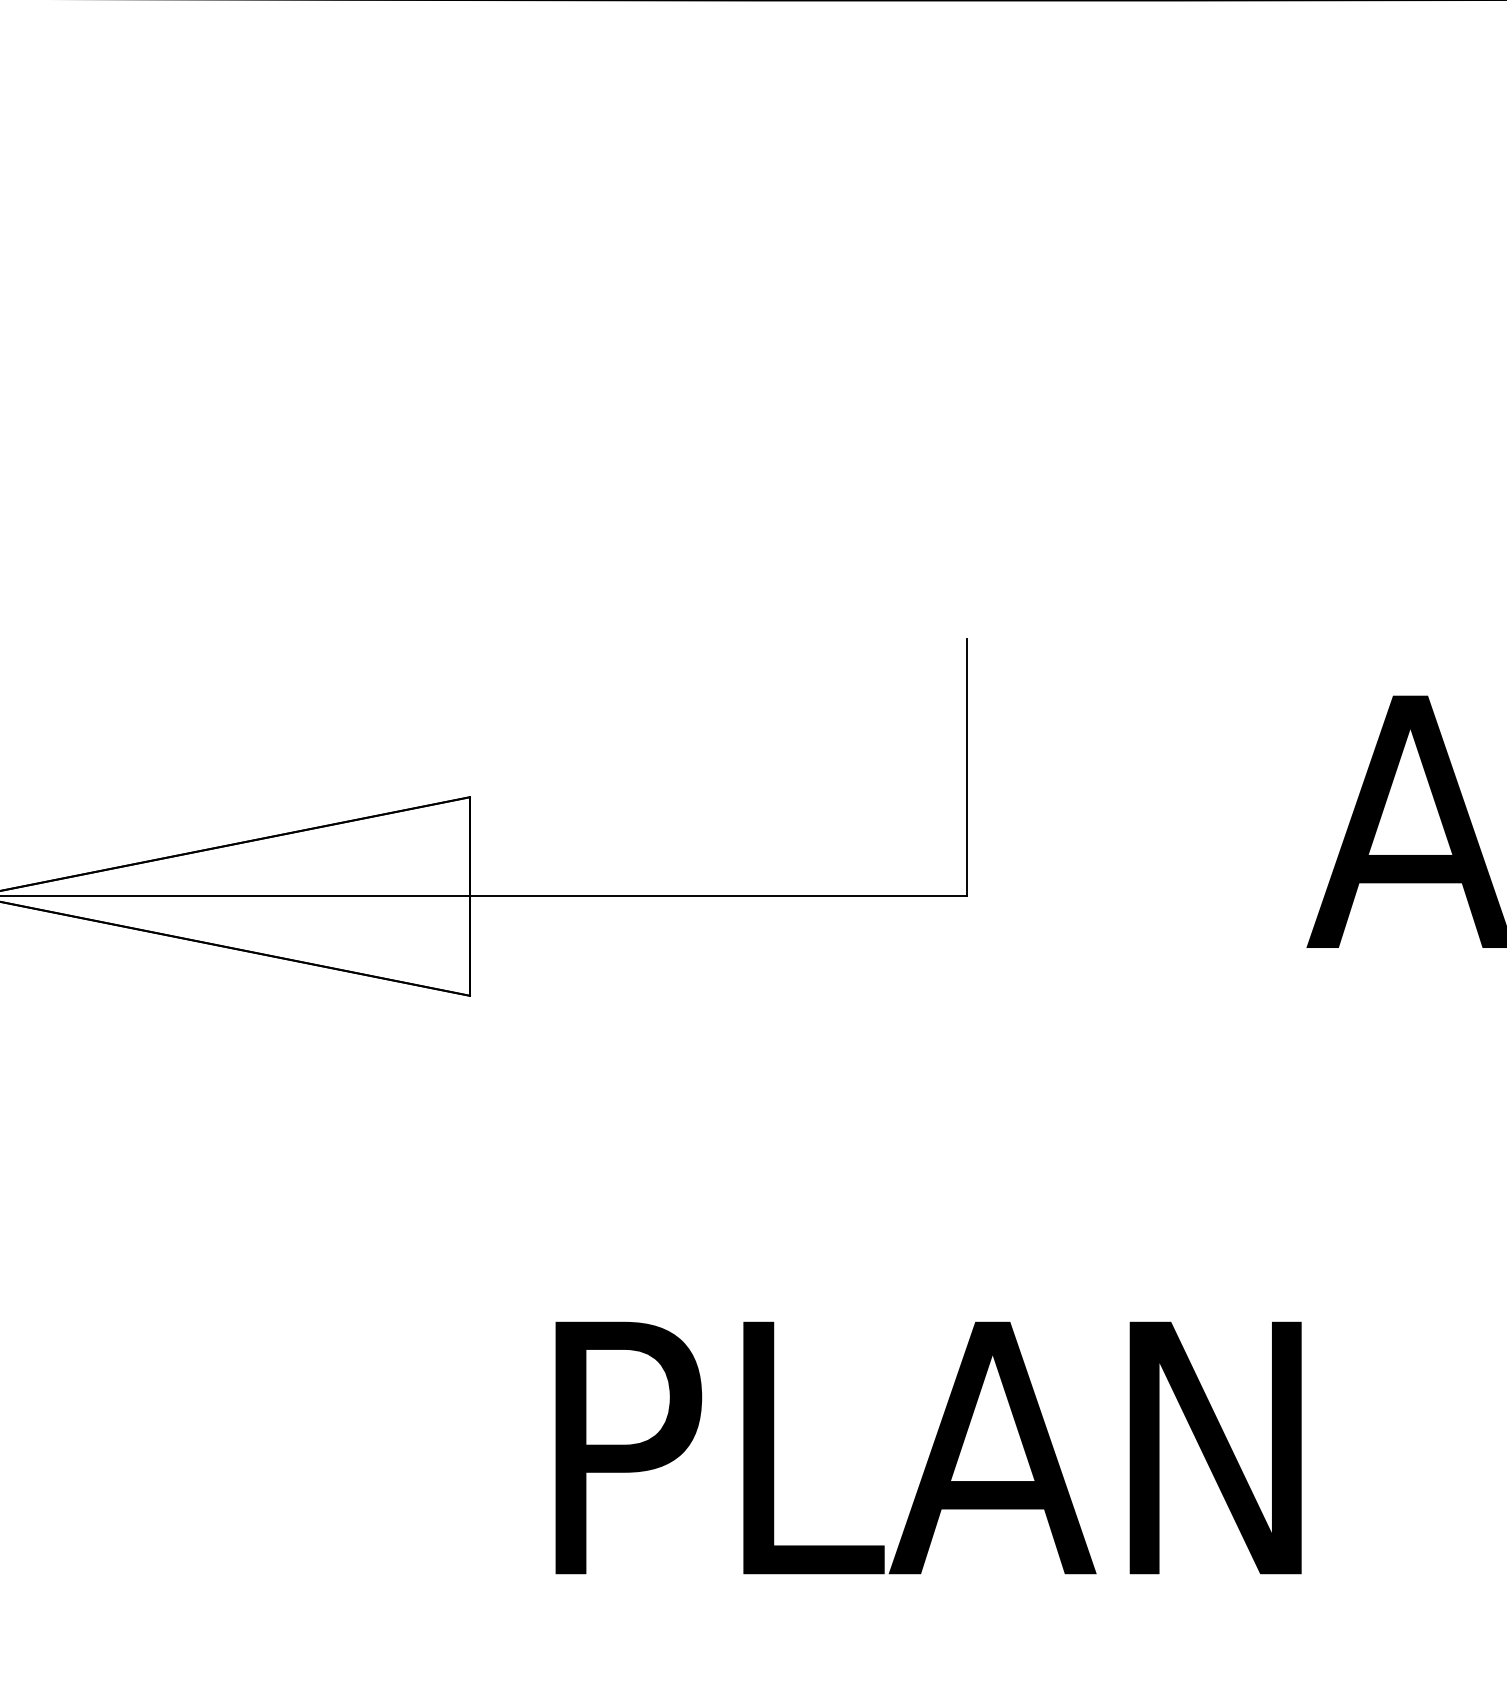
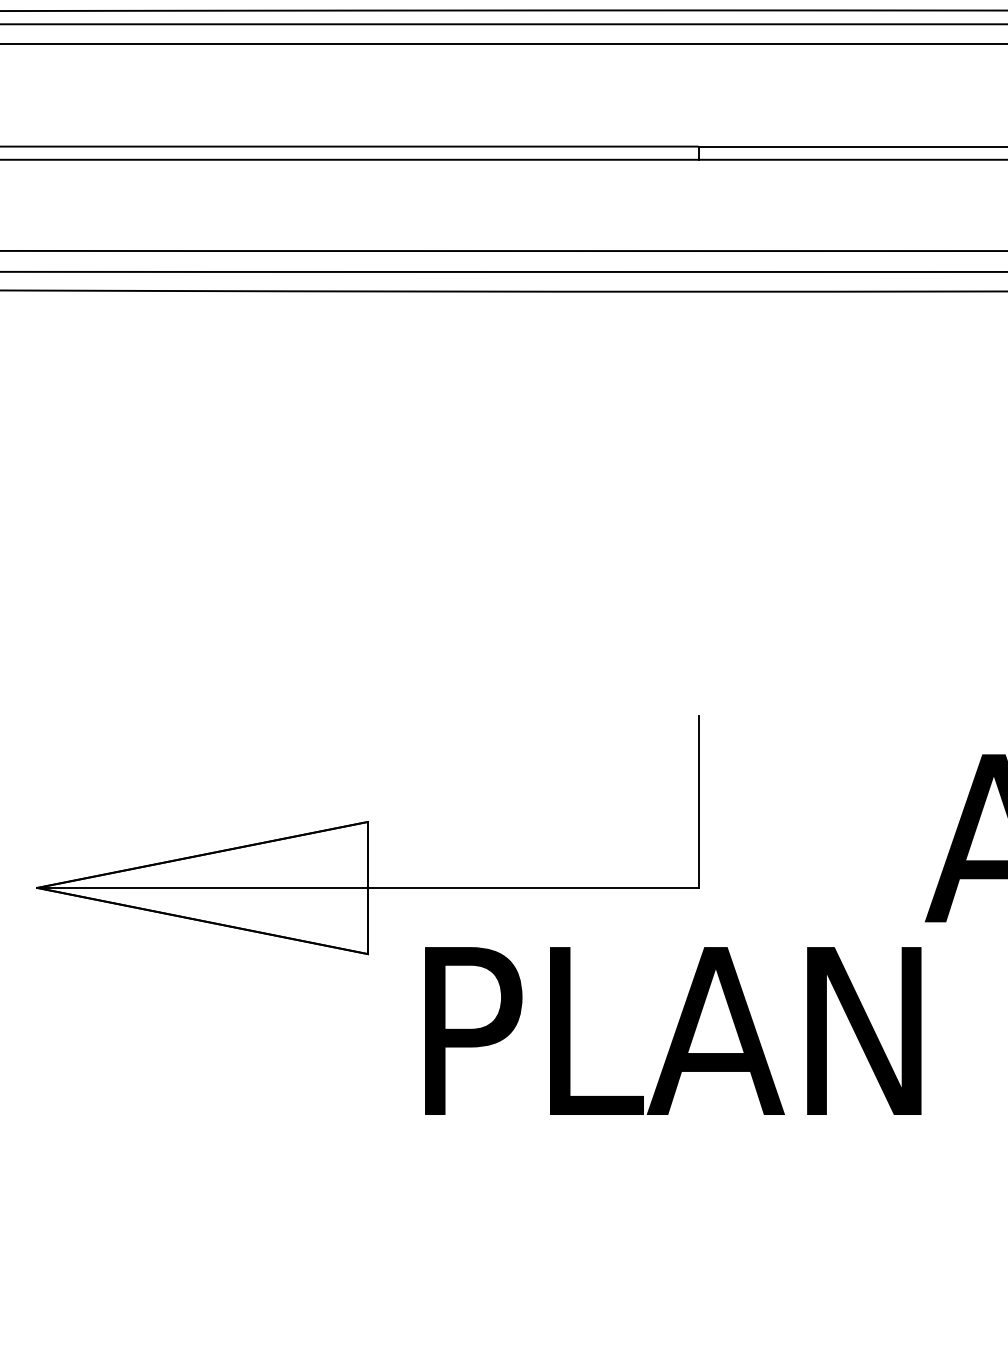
text: (928, 1447) -> (673, 1030), moved

